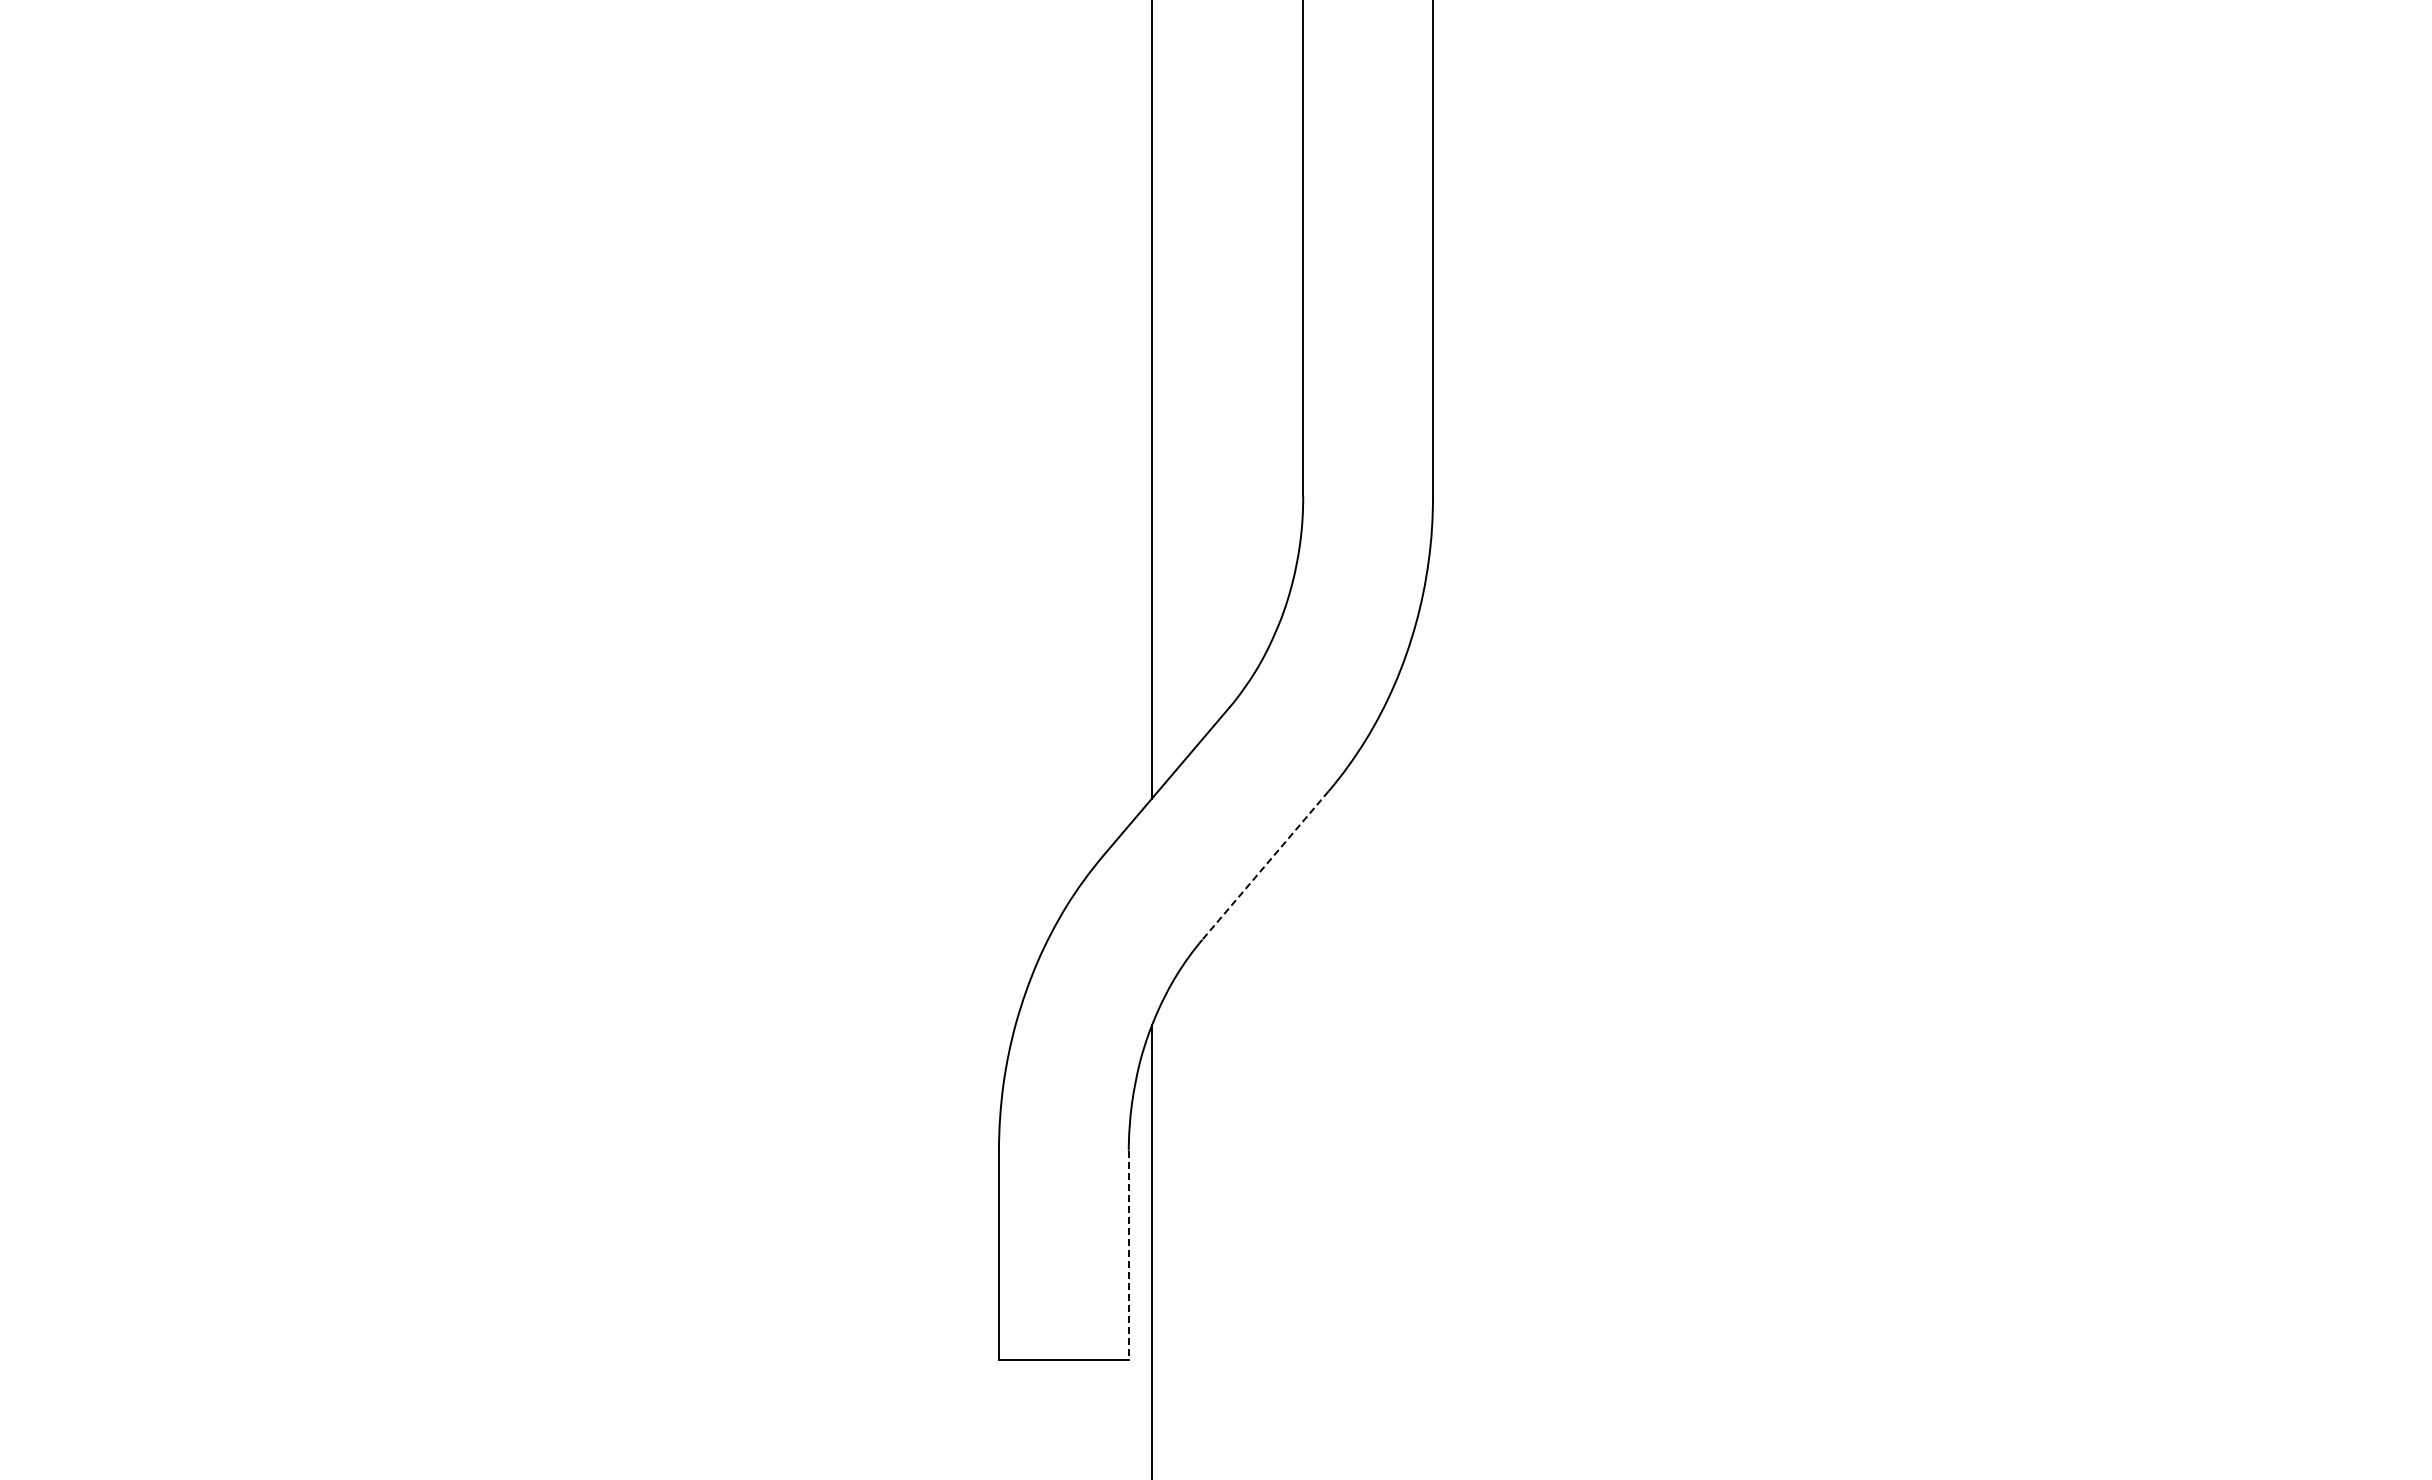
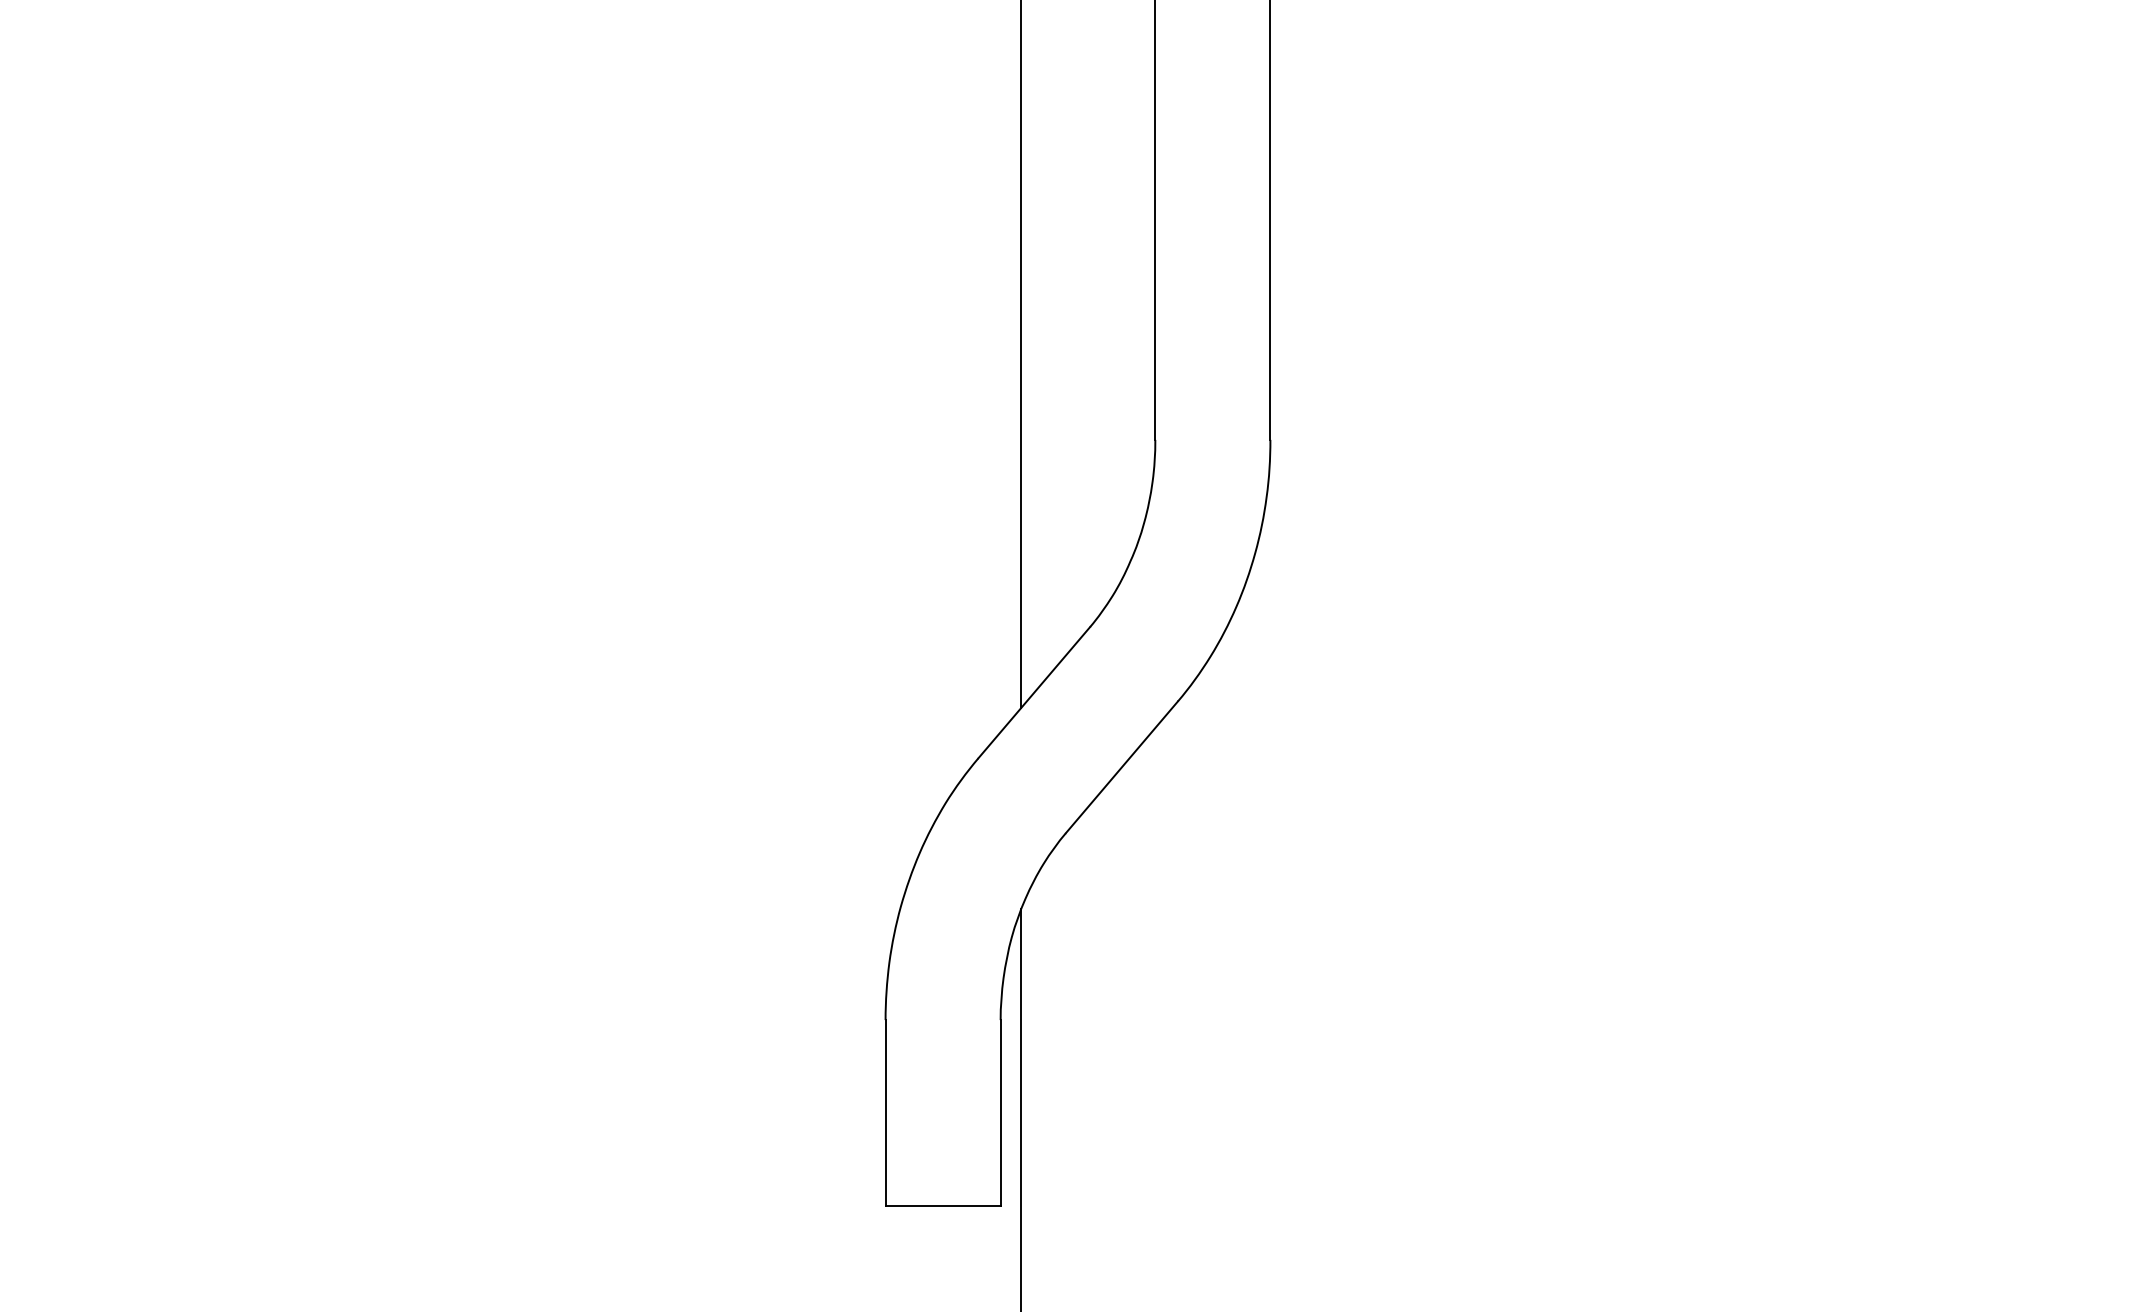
line: (1265, 865) -> (1121, 767), dashed -> solid
line: (1128, 1255) -> (1000, 1113), dashed -> solid

